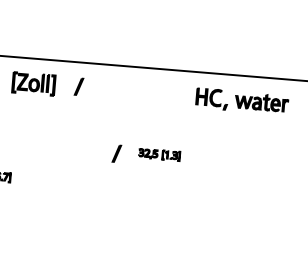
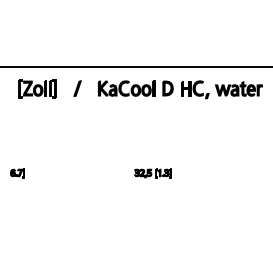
part: (144, 92) -> (135, 88), added
part: (116, 153) -> (115, 144), removed
part: (158, 154) -> (152, 173), moved

